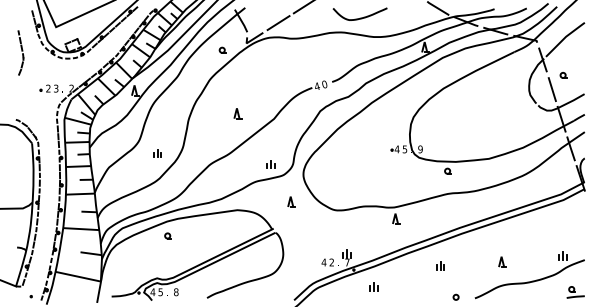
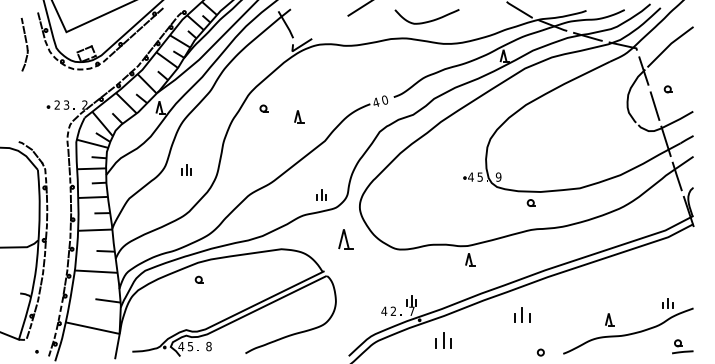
line: (278, 23) -> (330, 27), removed
part: (222, 50) -> (263, 108), moved
part: (20, 52) -> (24, 44), moved
part: (238, 113) -> (299, 116), moved
part: (157, 153) -> (186, 169), moved
part: (291, 201) -> (345, 239), size x1.6
part: (502, 261) -> (609, 319), moved
part: (440, 266) -> (522, 315), size x1.6
part: (374, 287) -> (443, 340), size x1.6

